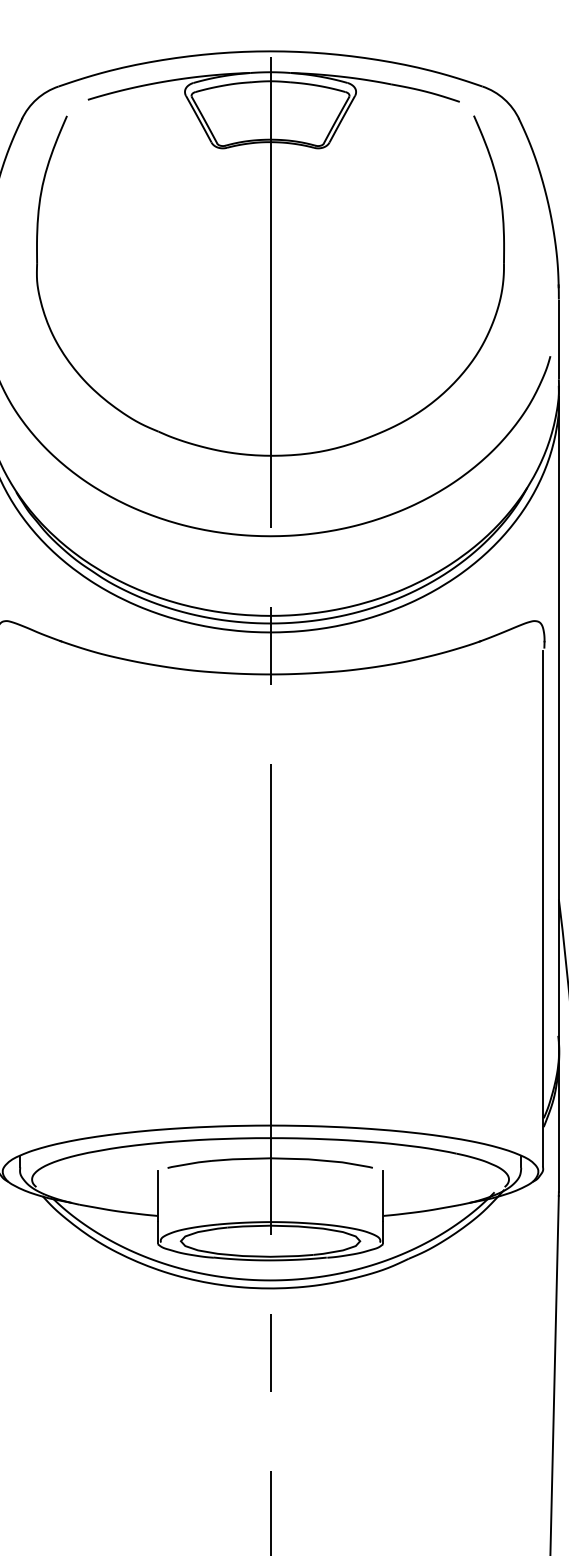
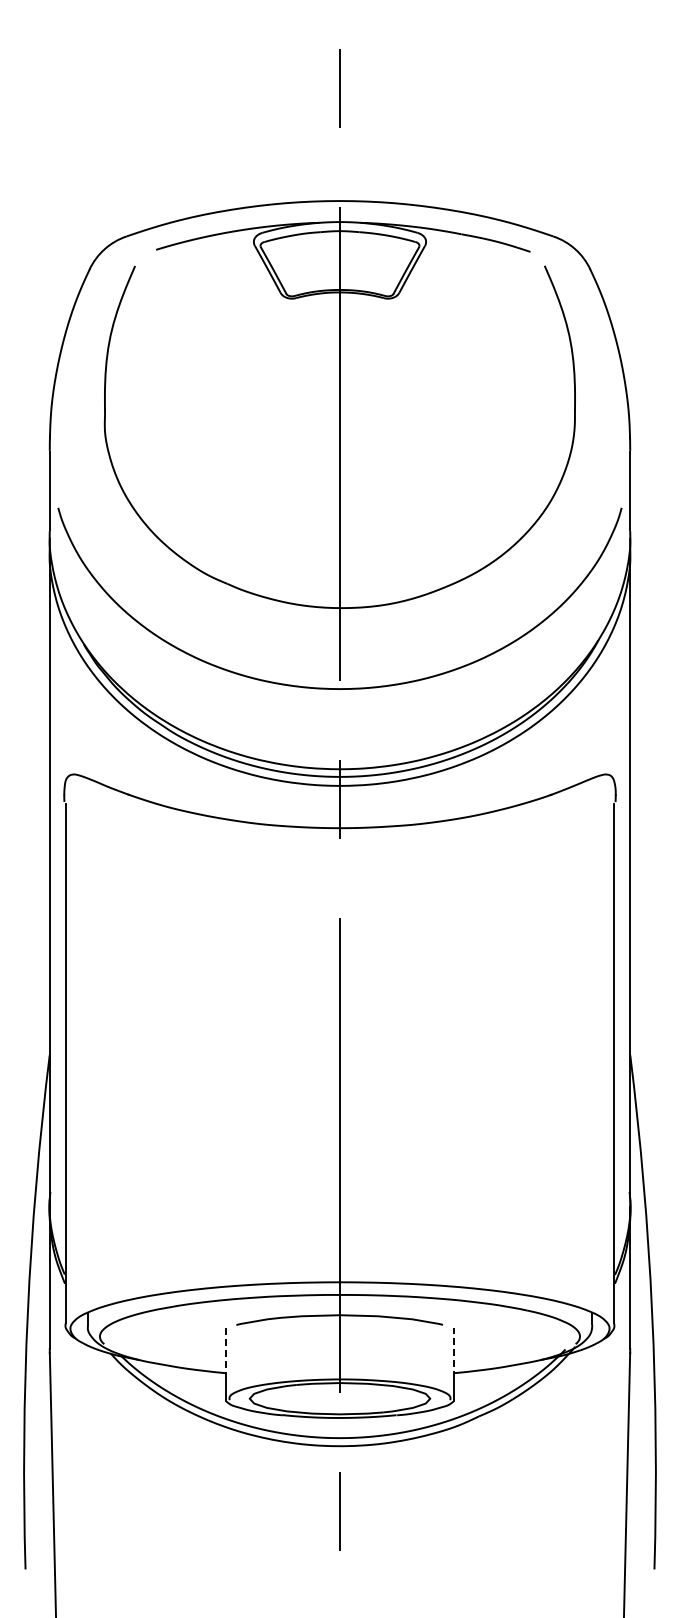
line: (157, 1196) -> (226, 1353), solid -> dashed
line: (383, 1196) -> (453, 1353), solid -> dashed

